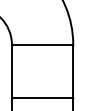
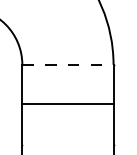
line: (42, 44) -> (67, 64), solid -> dashed
line: (42, 98) -> (67, 104), moved

